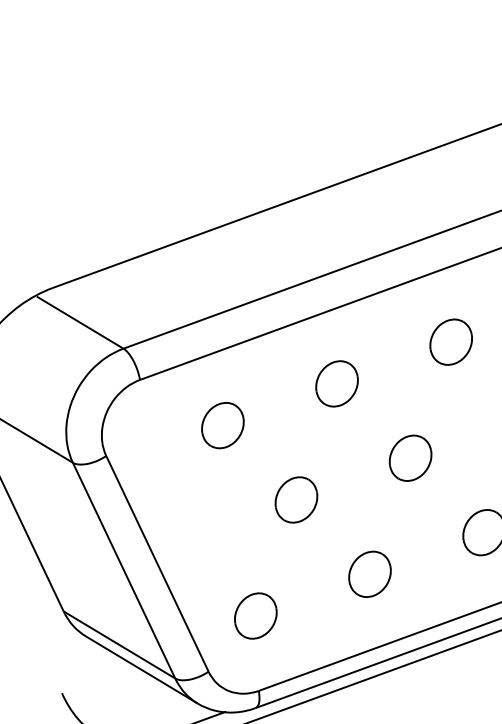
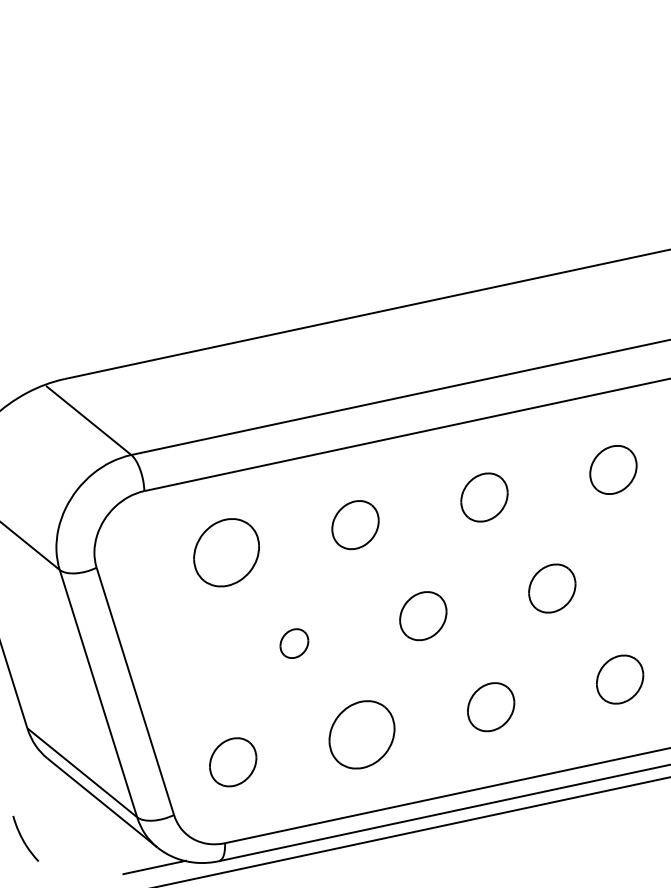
part: (222, 425) -> (226, 552), size x1.4
part: (296, 499) -> (294, 643), size x0.6
part: (370, 574) -> (362, 734), size x1.4

